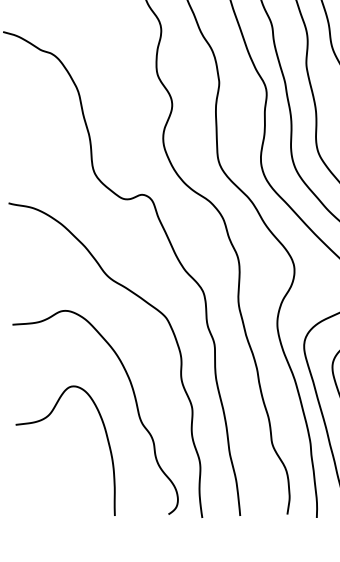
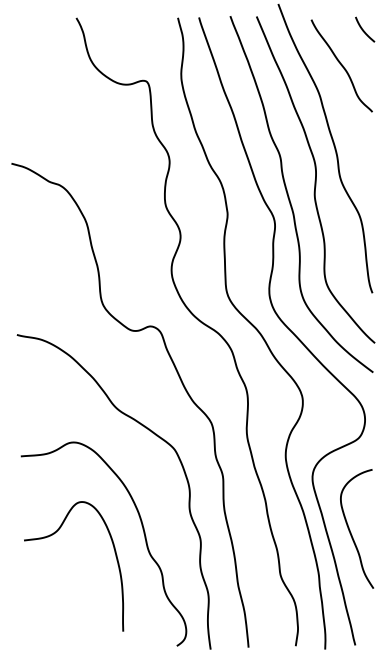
curve: (46, 418) -> (54, 534), moved

